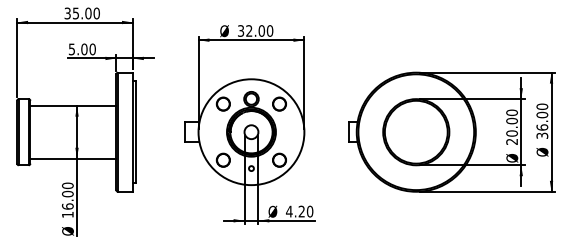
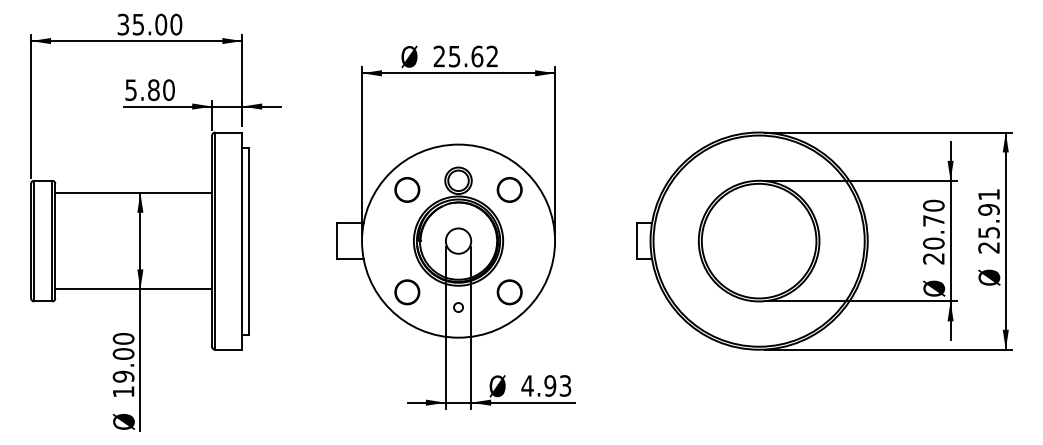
text: (255, 30) -> (465, 55), 32.00 -> 25.62
text: (84, 49) -> (153, 90), 5.00 -> 5.80
text: (511, 120) -> (932, 219), 20.00 -> 20.70
text: (542, 120) -> (989, 219), 36.00 -> 25.91
text: (67, 206) -> (122, 376), 16.00 -> 19.00
text: (305, 211) -> (557, 385), 4.20 -> 4.93

